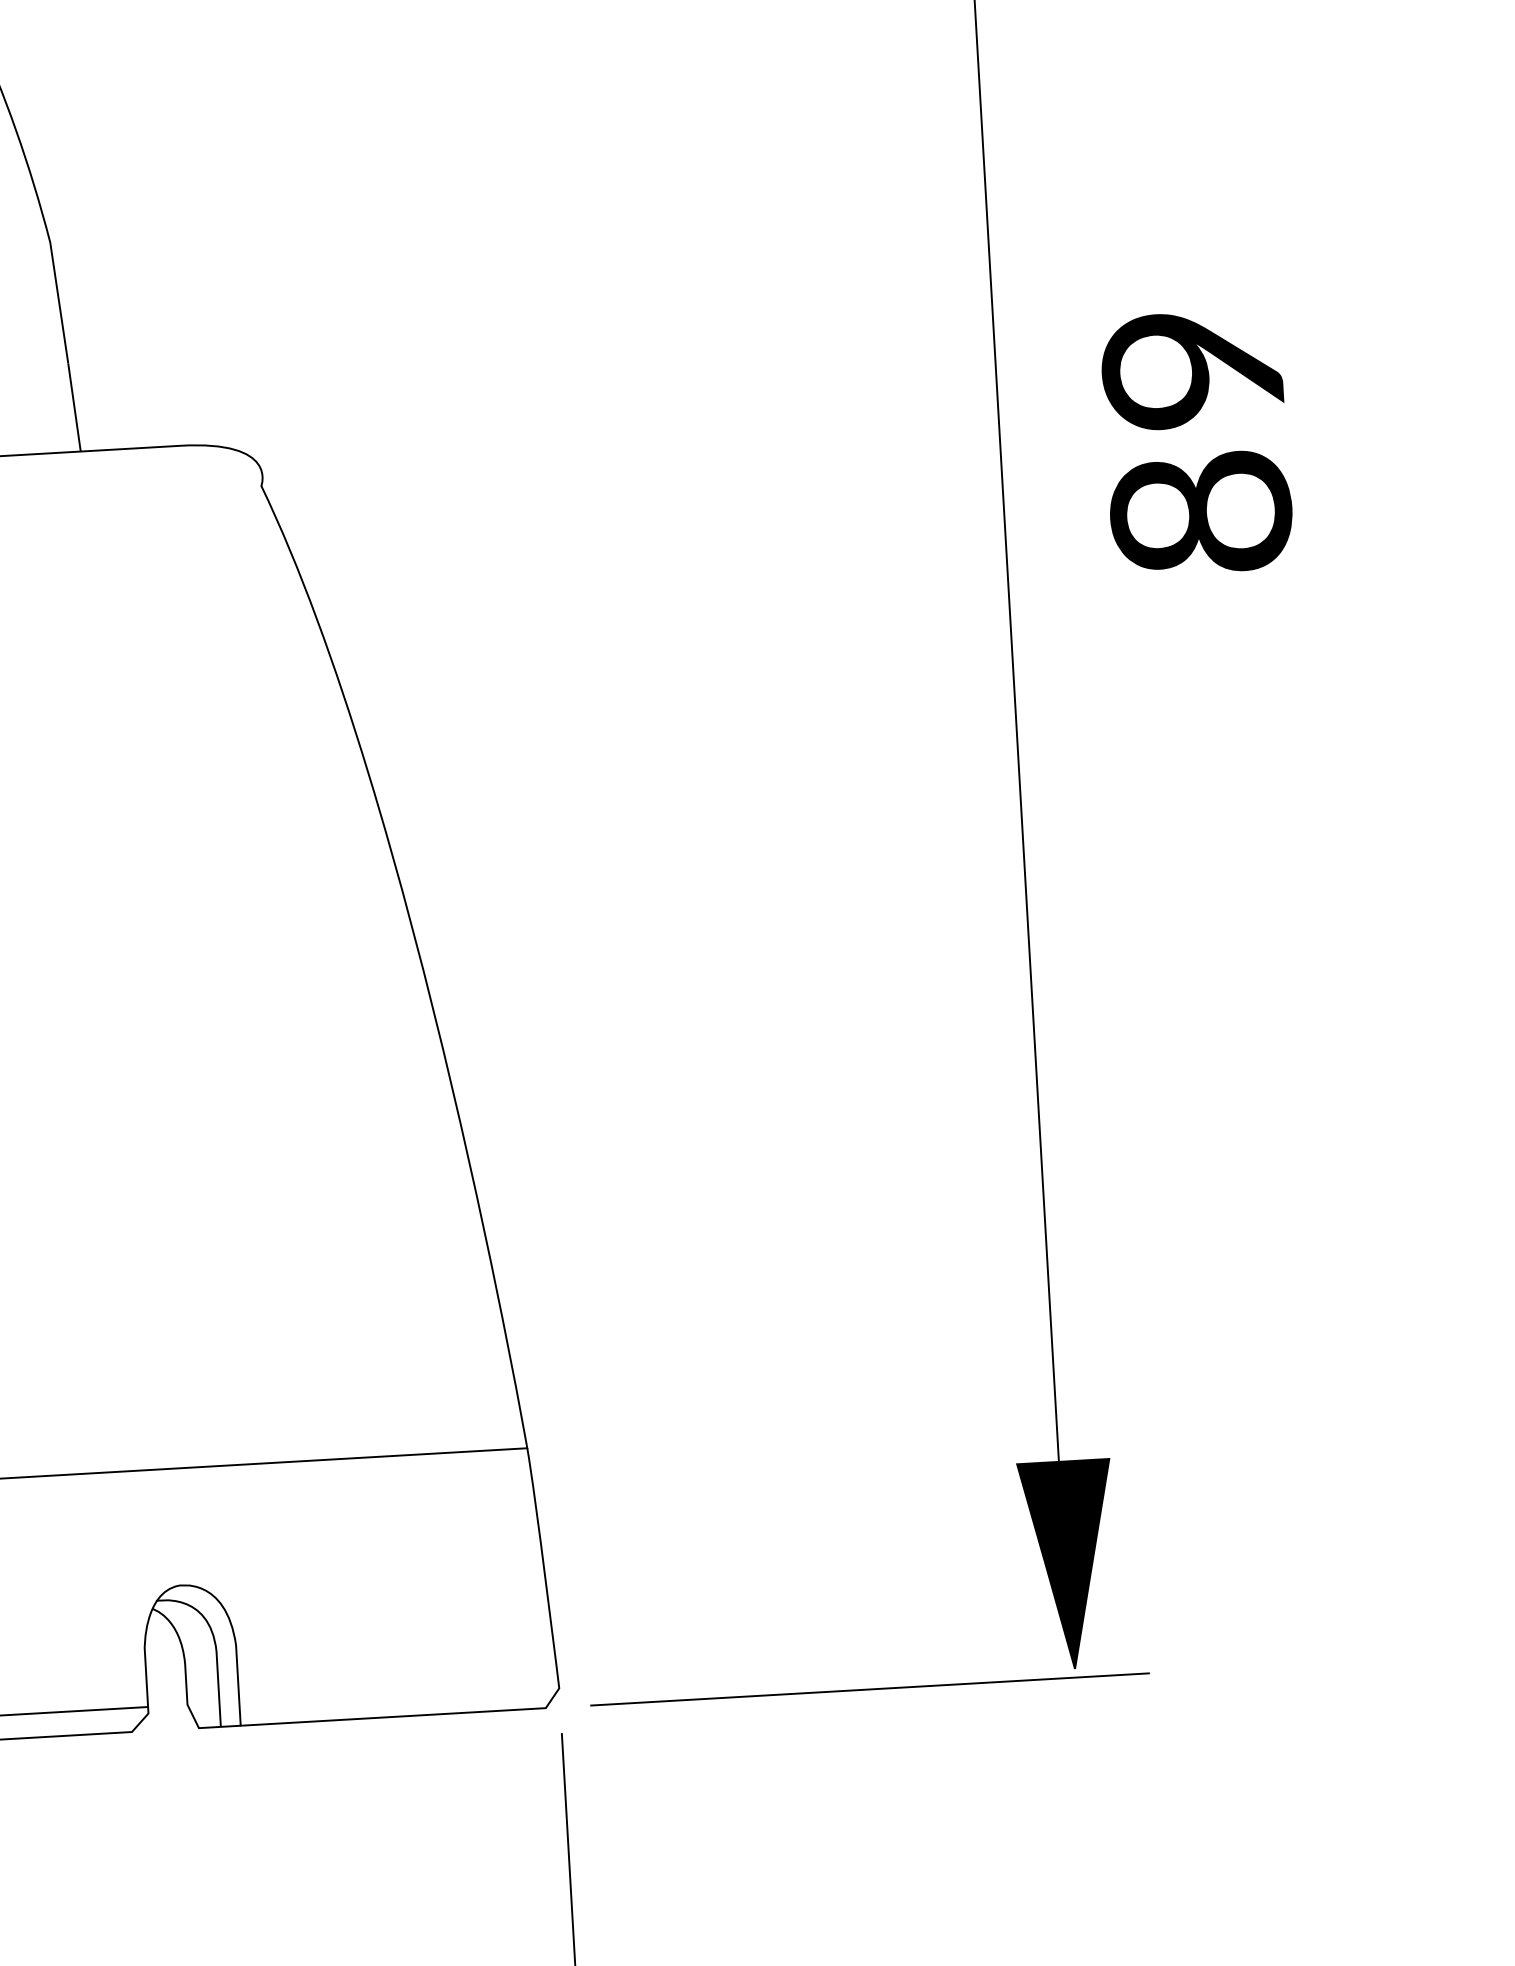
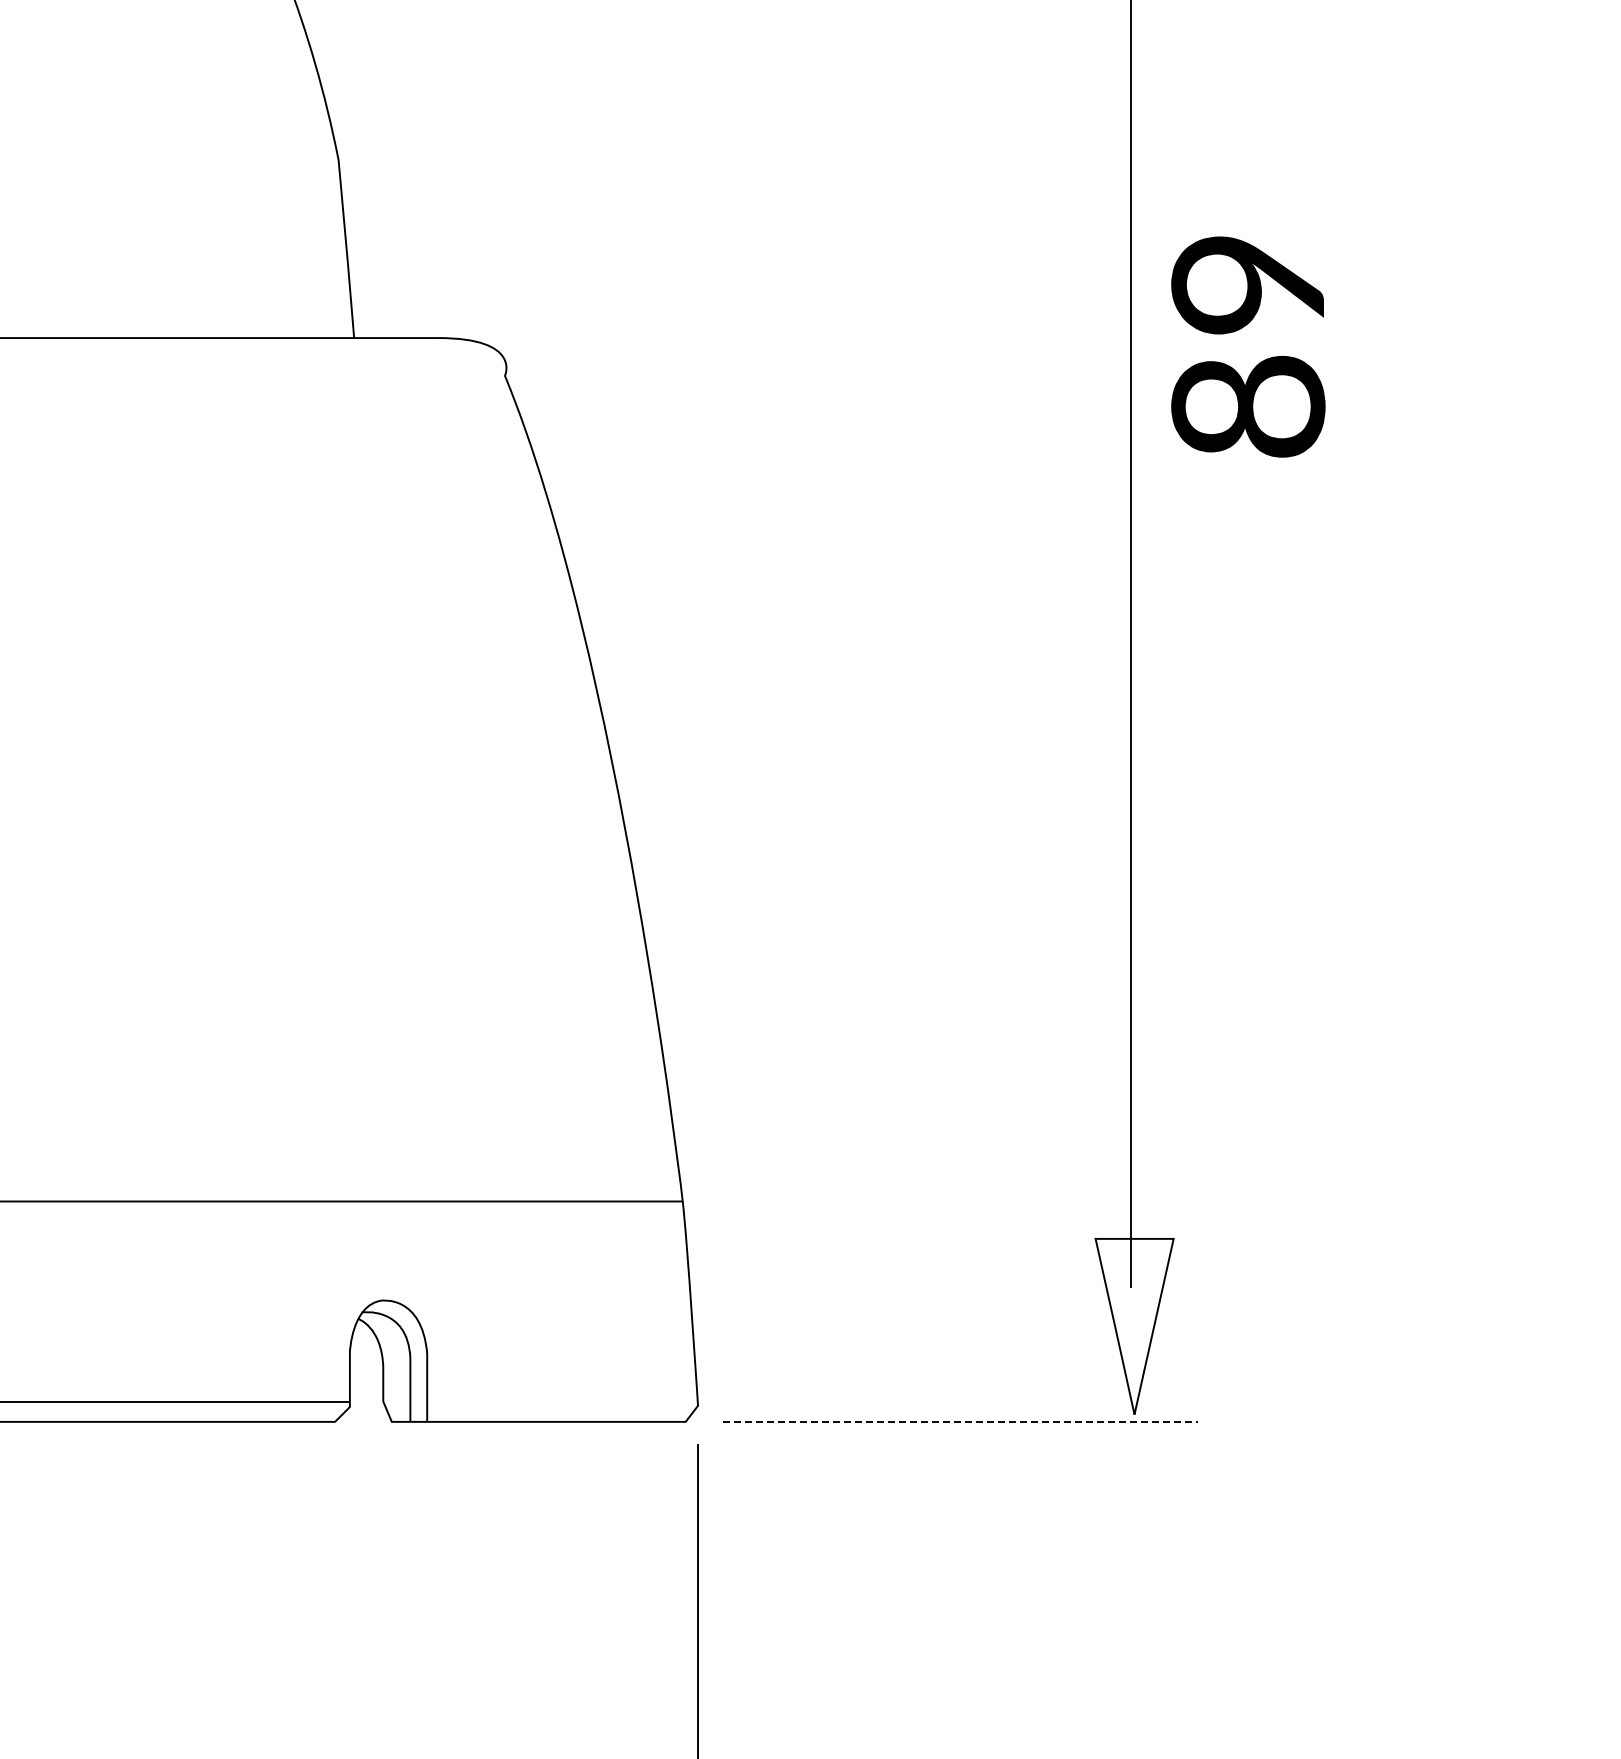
text: (1197, 442) -> (1248, 346), moved
fill: (1069, 1565) -> (1134, 1326), removed
line: (870, 1689) -> (960, 1421), solid -> dashed

